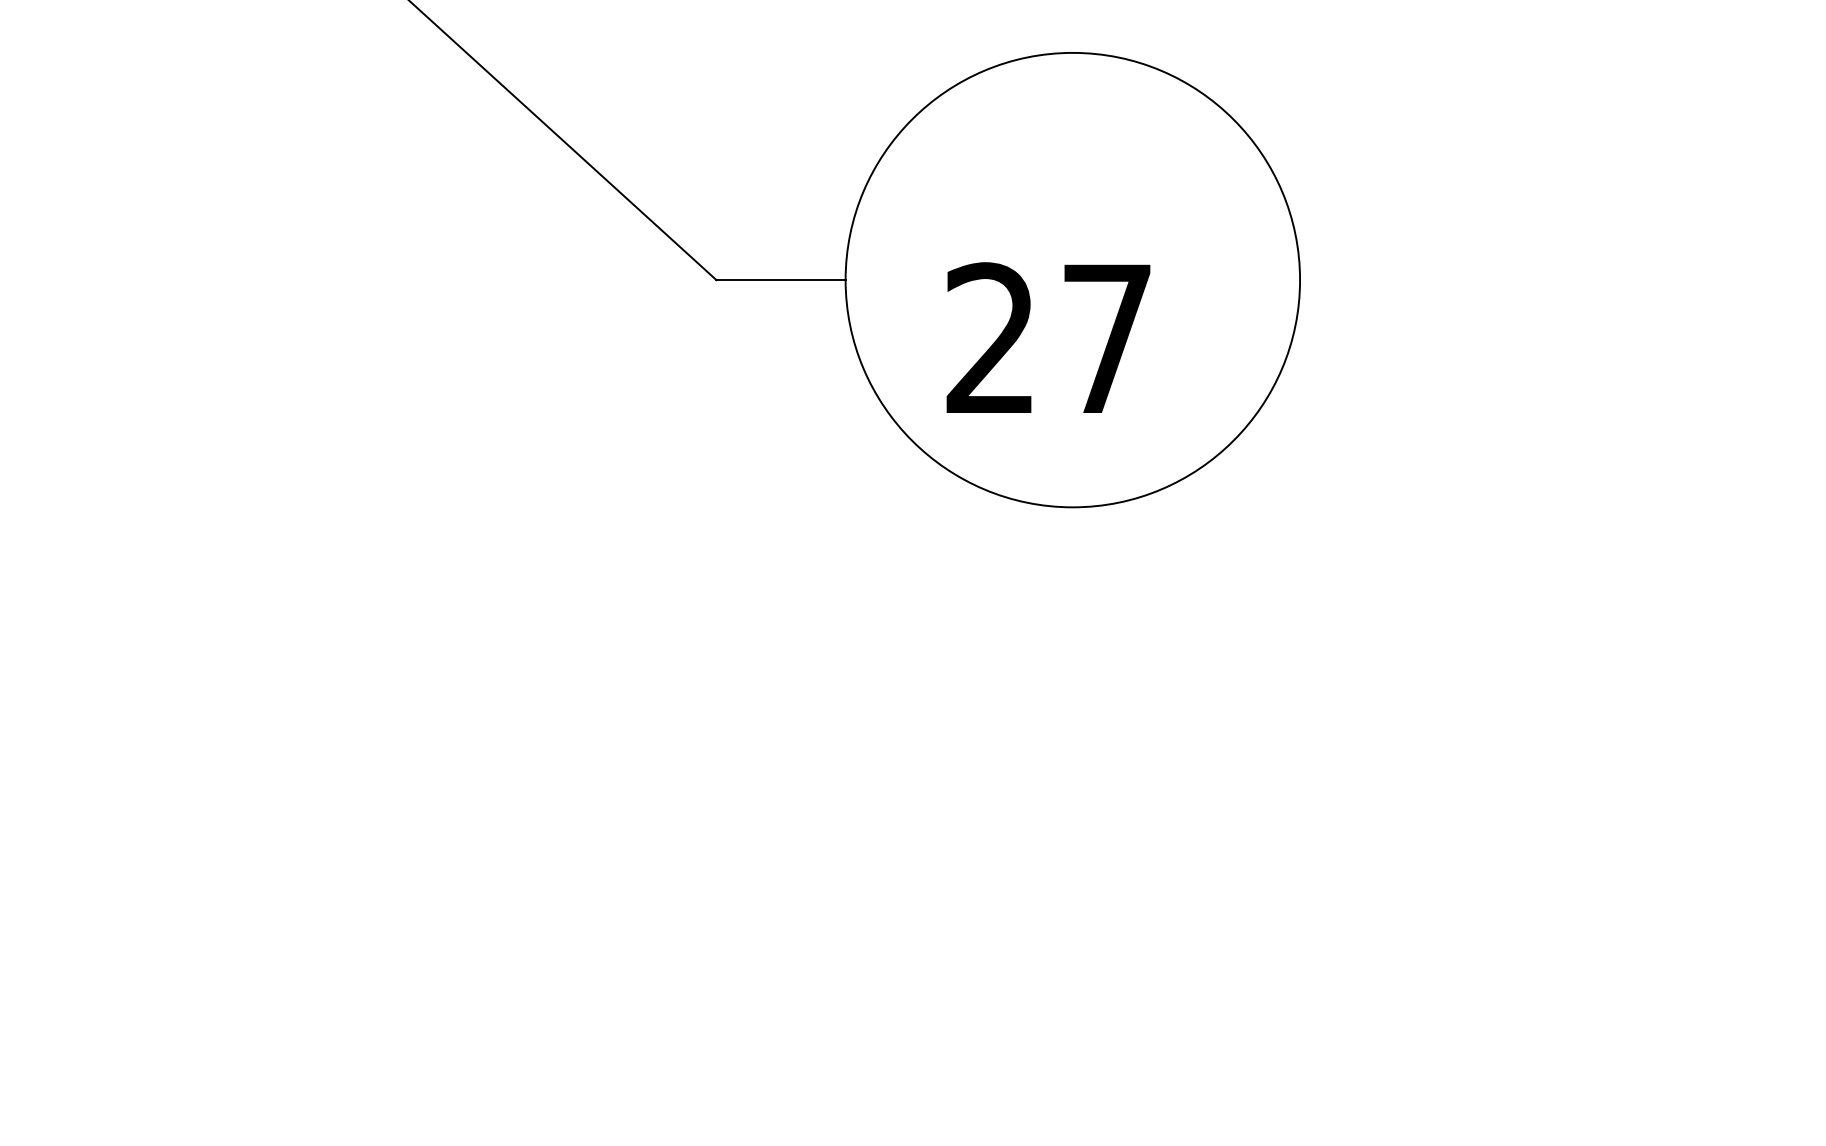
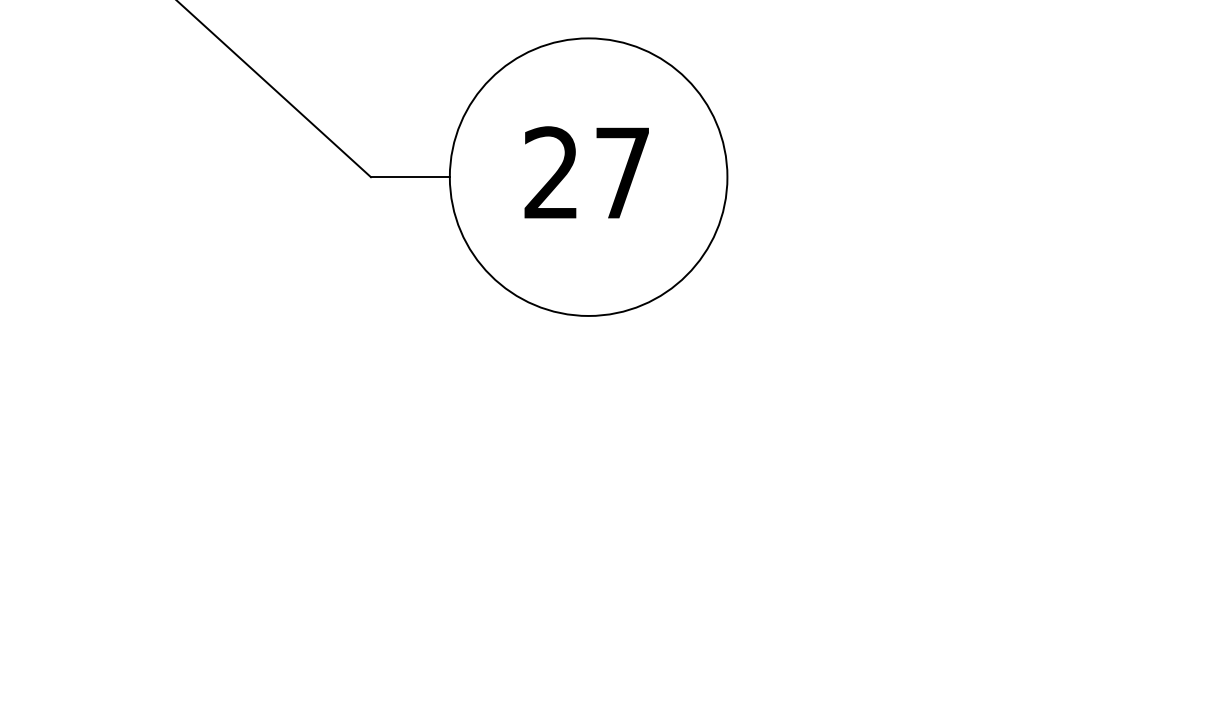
text: (1048, 337) -> (586, 172), moved

